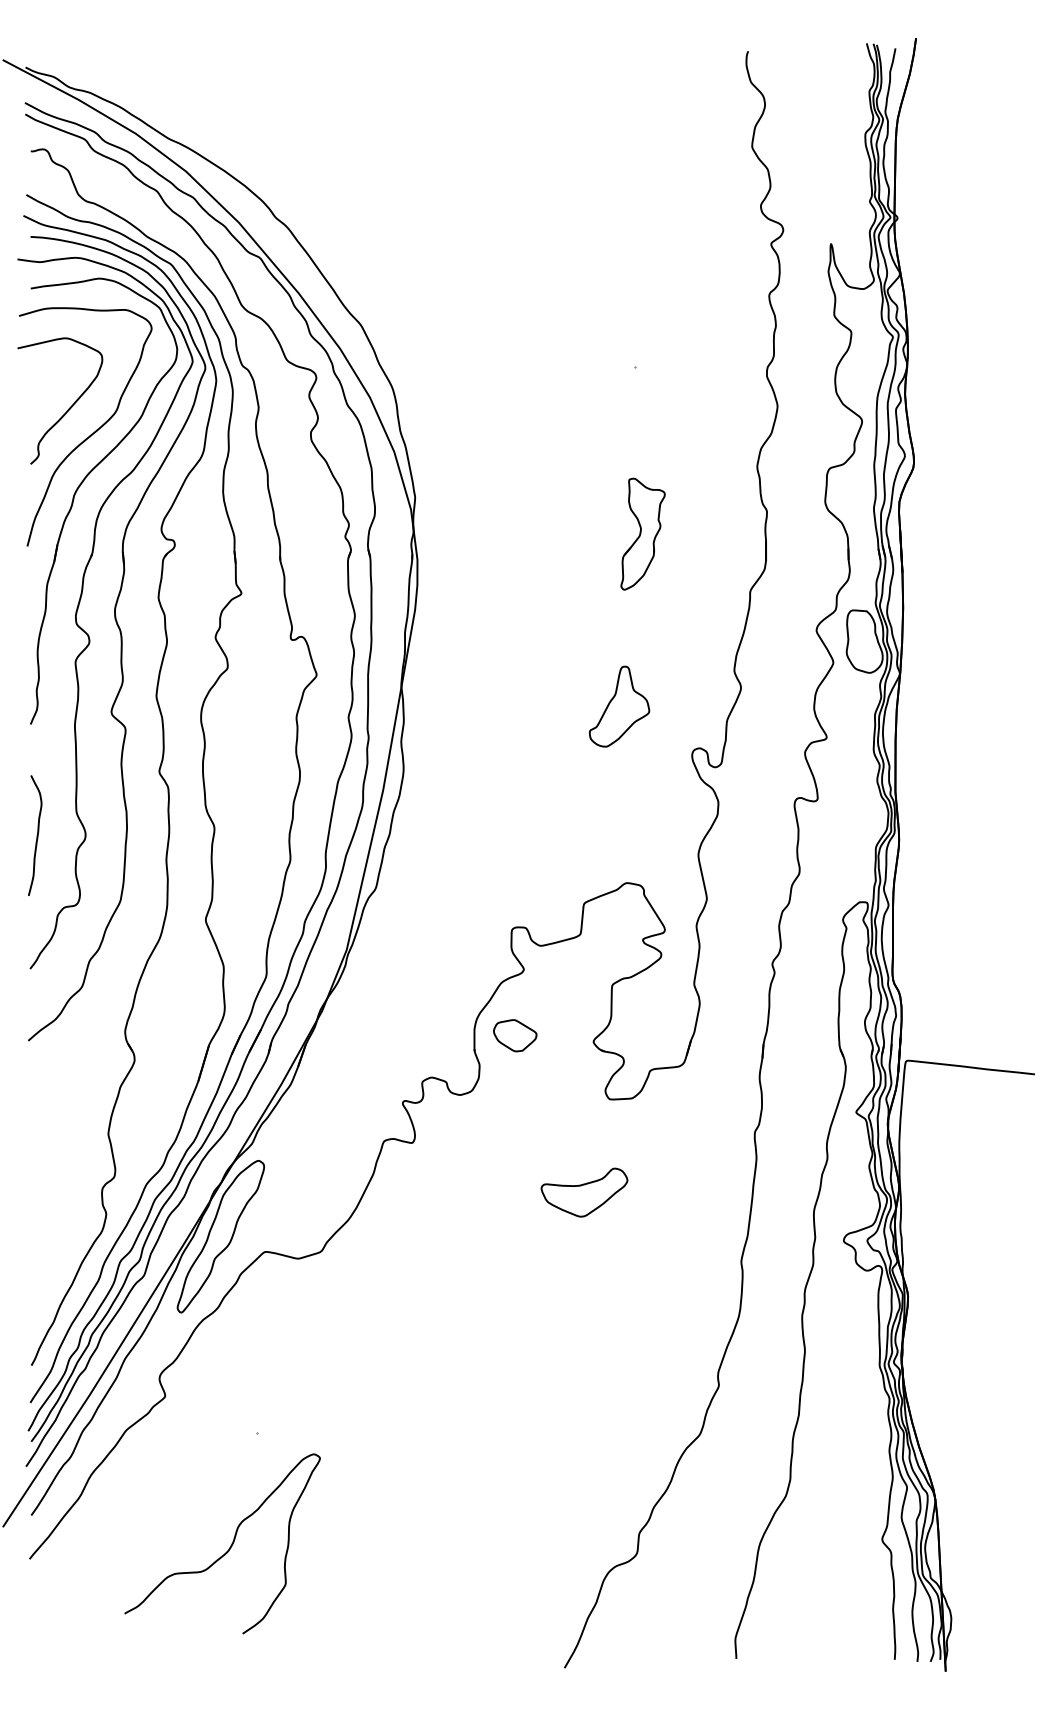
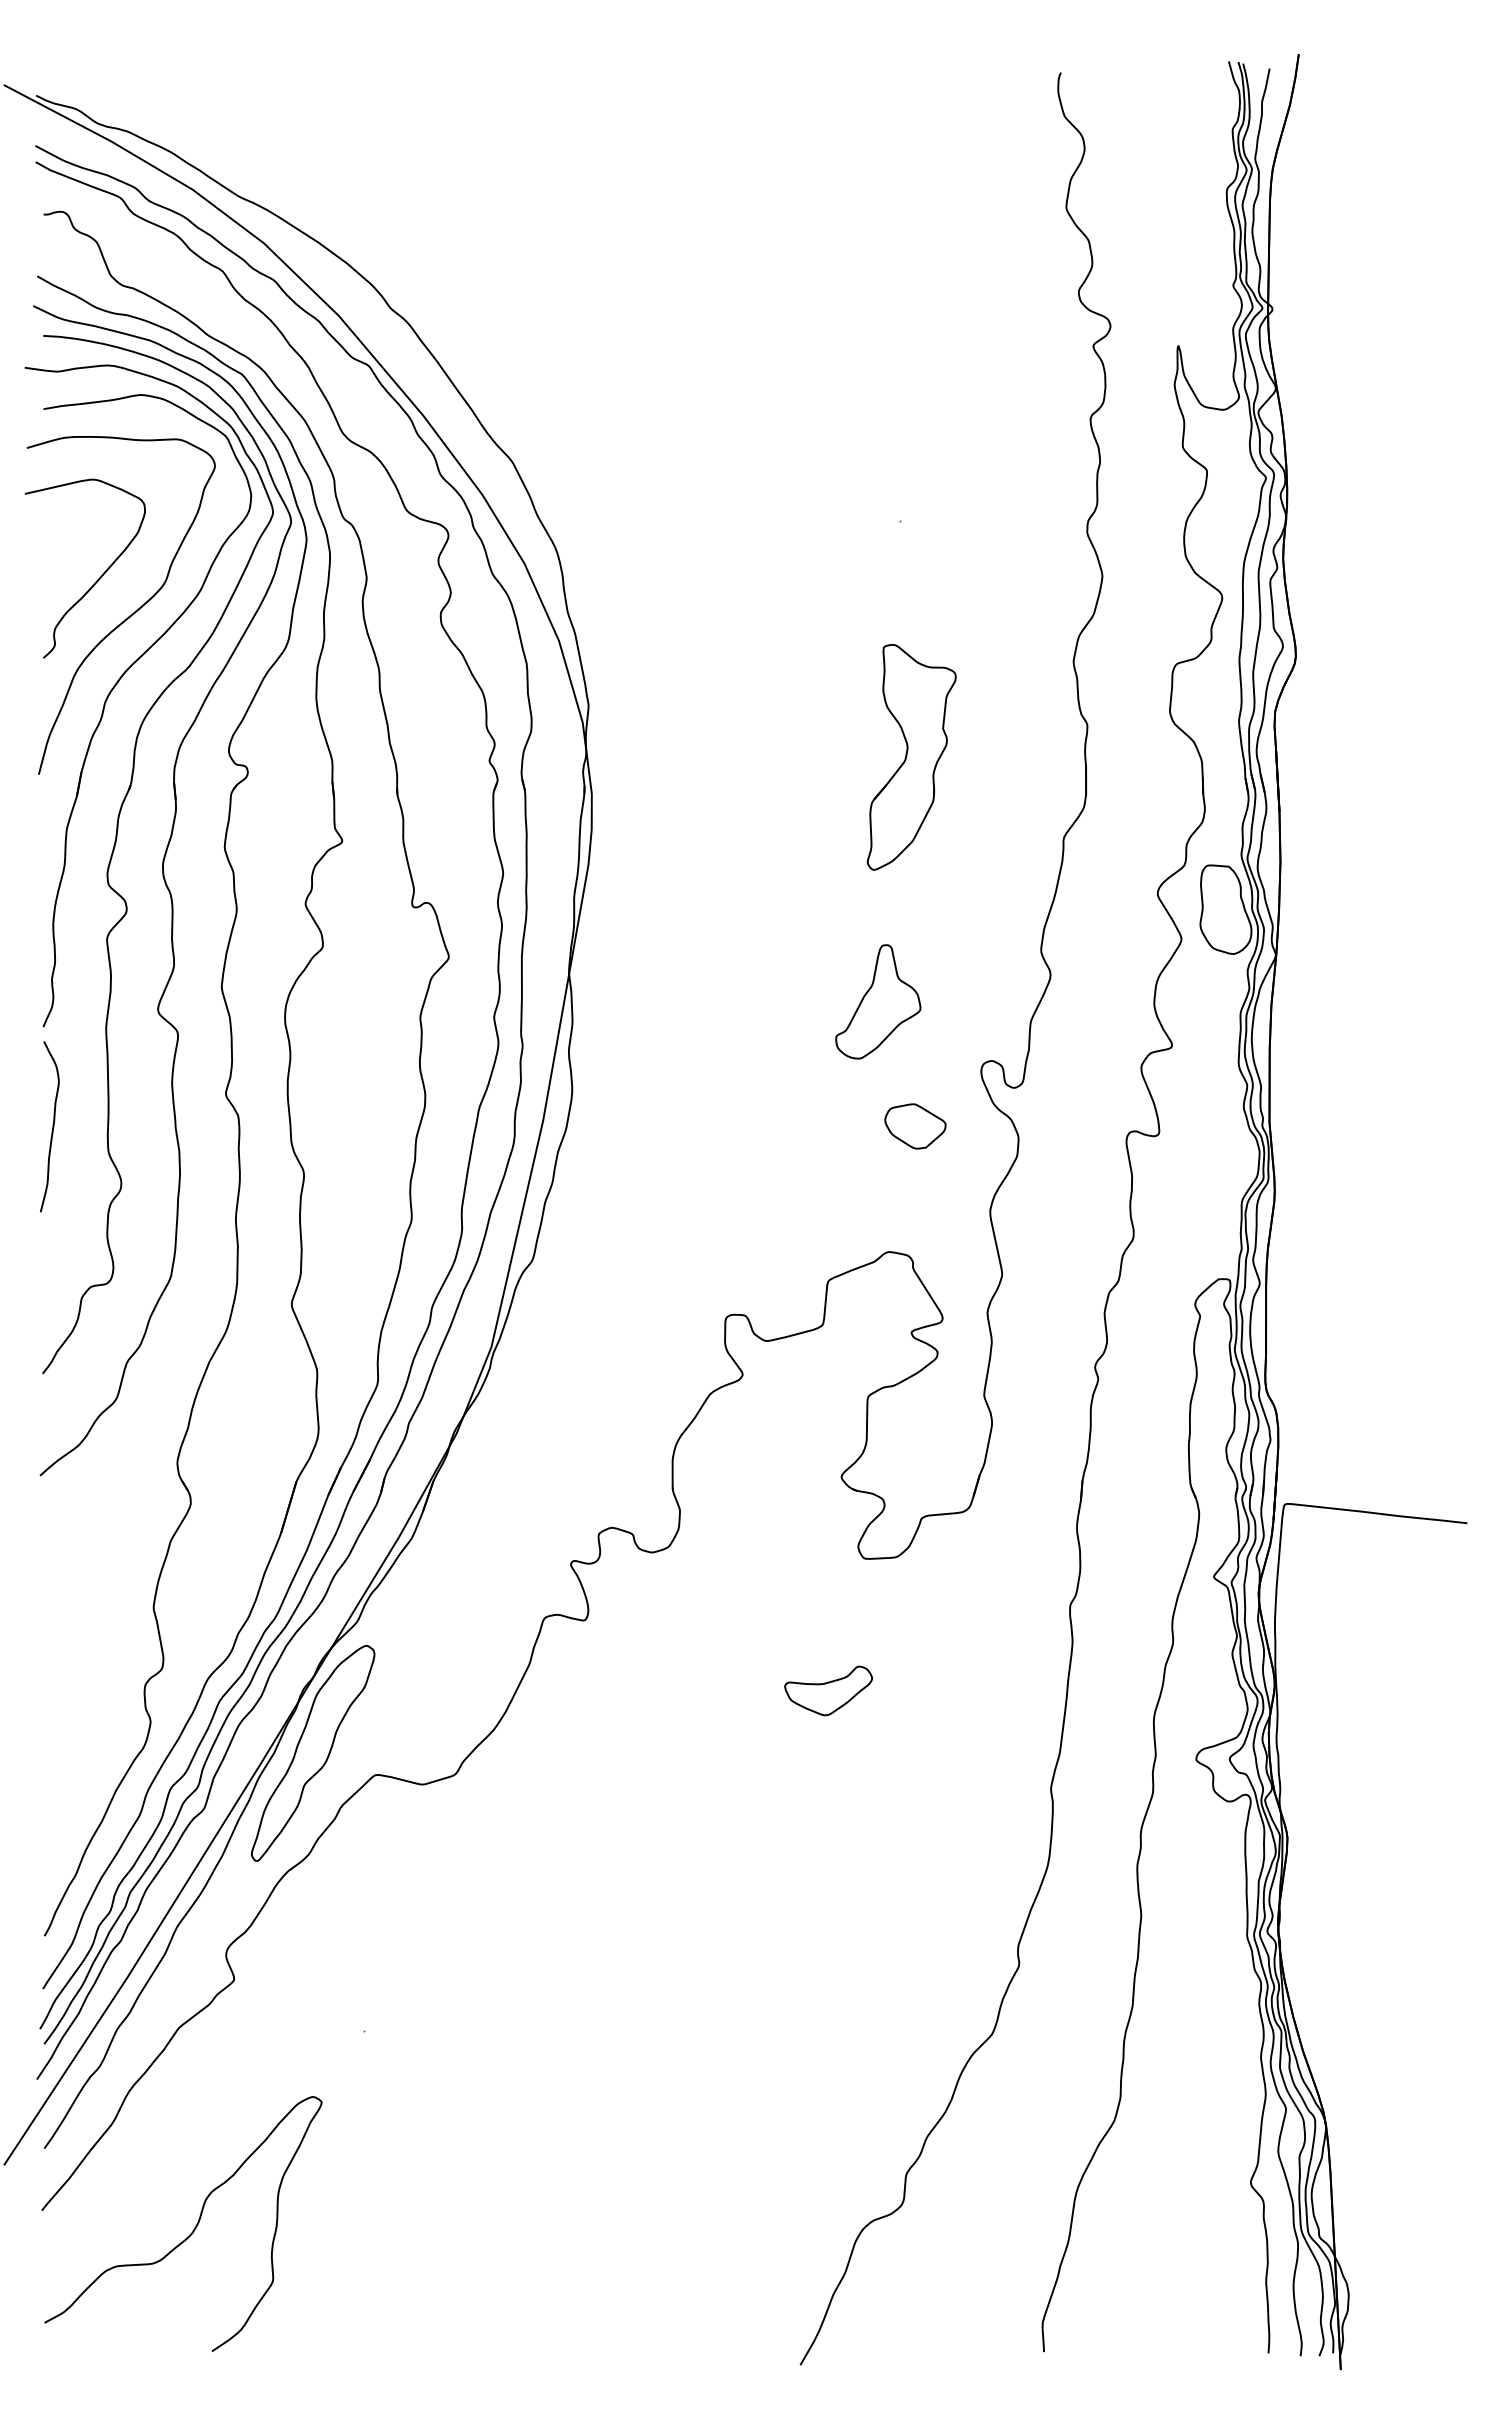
part: (642, 534) -> (911, 757), size x1.43
curve: (37, 835) -> (52, 1126), moved
part: (515, 1035) -> (915, 1126), moved
part: (584, 1192) -> (828, 1690), size x0.71
curve: (228, 1548) -> (192, 2230), moved

